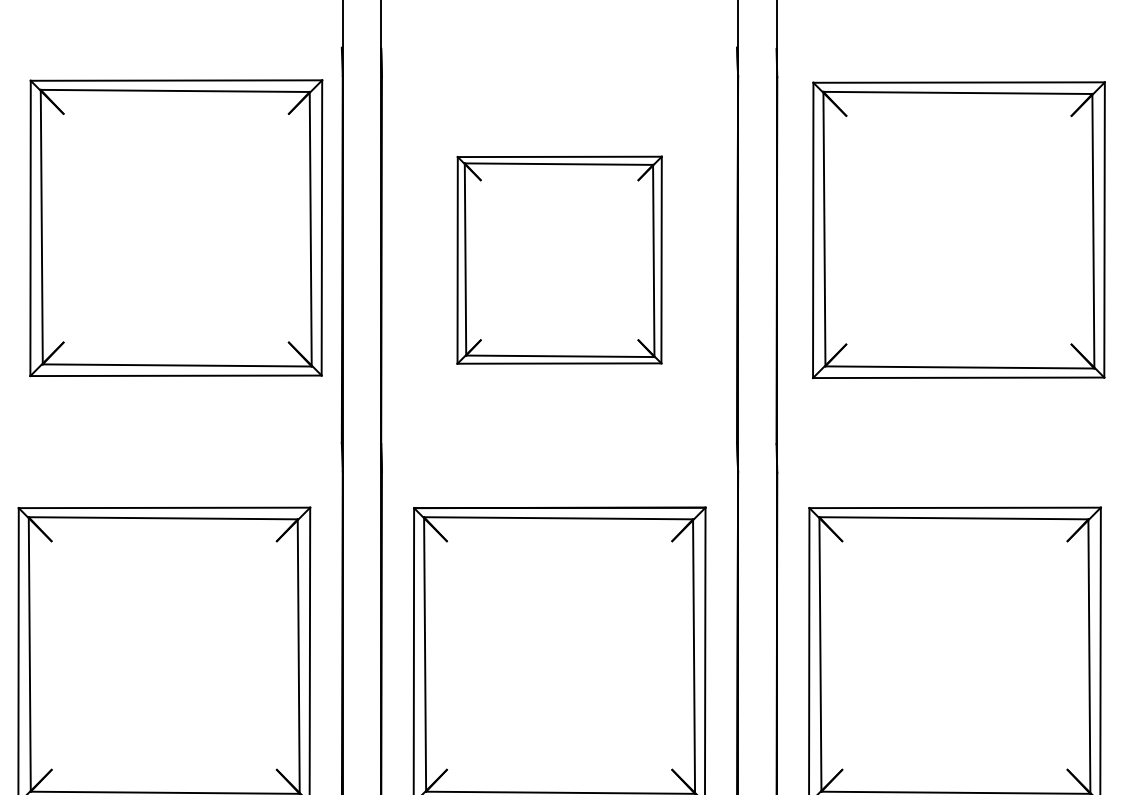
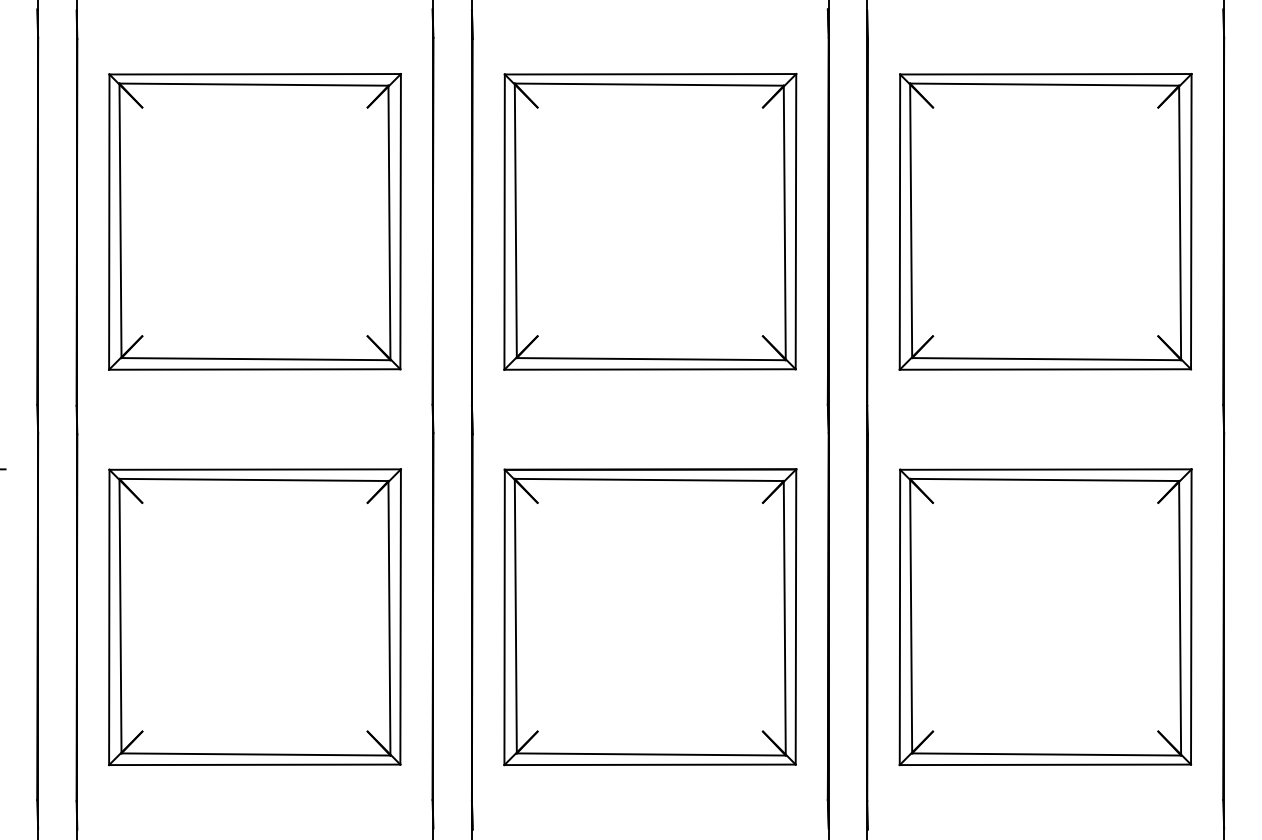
part: (175, 227) -> (254, 221), moved
part: (958, 229) -> (1045, 221), moved
part: (559, 259) -> (650, 221), size x1.43

